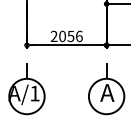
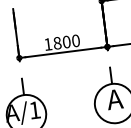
text: (66, 35) -> (61, 41), 2056 -> 1800

